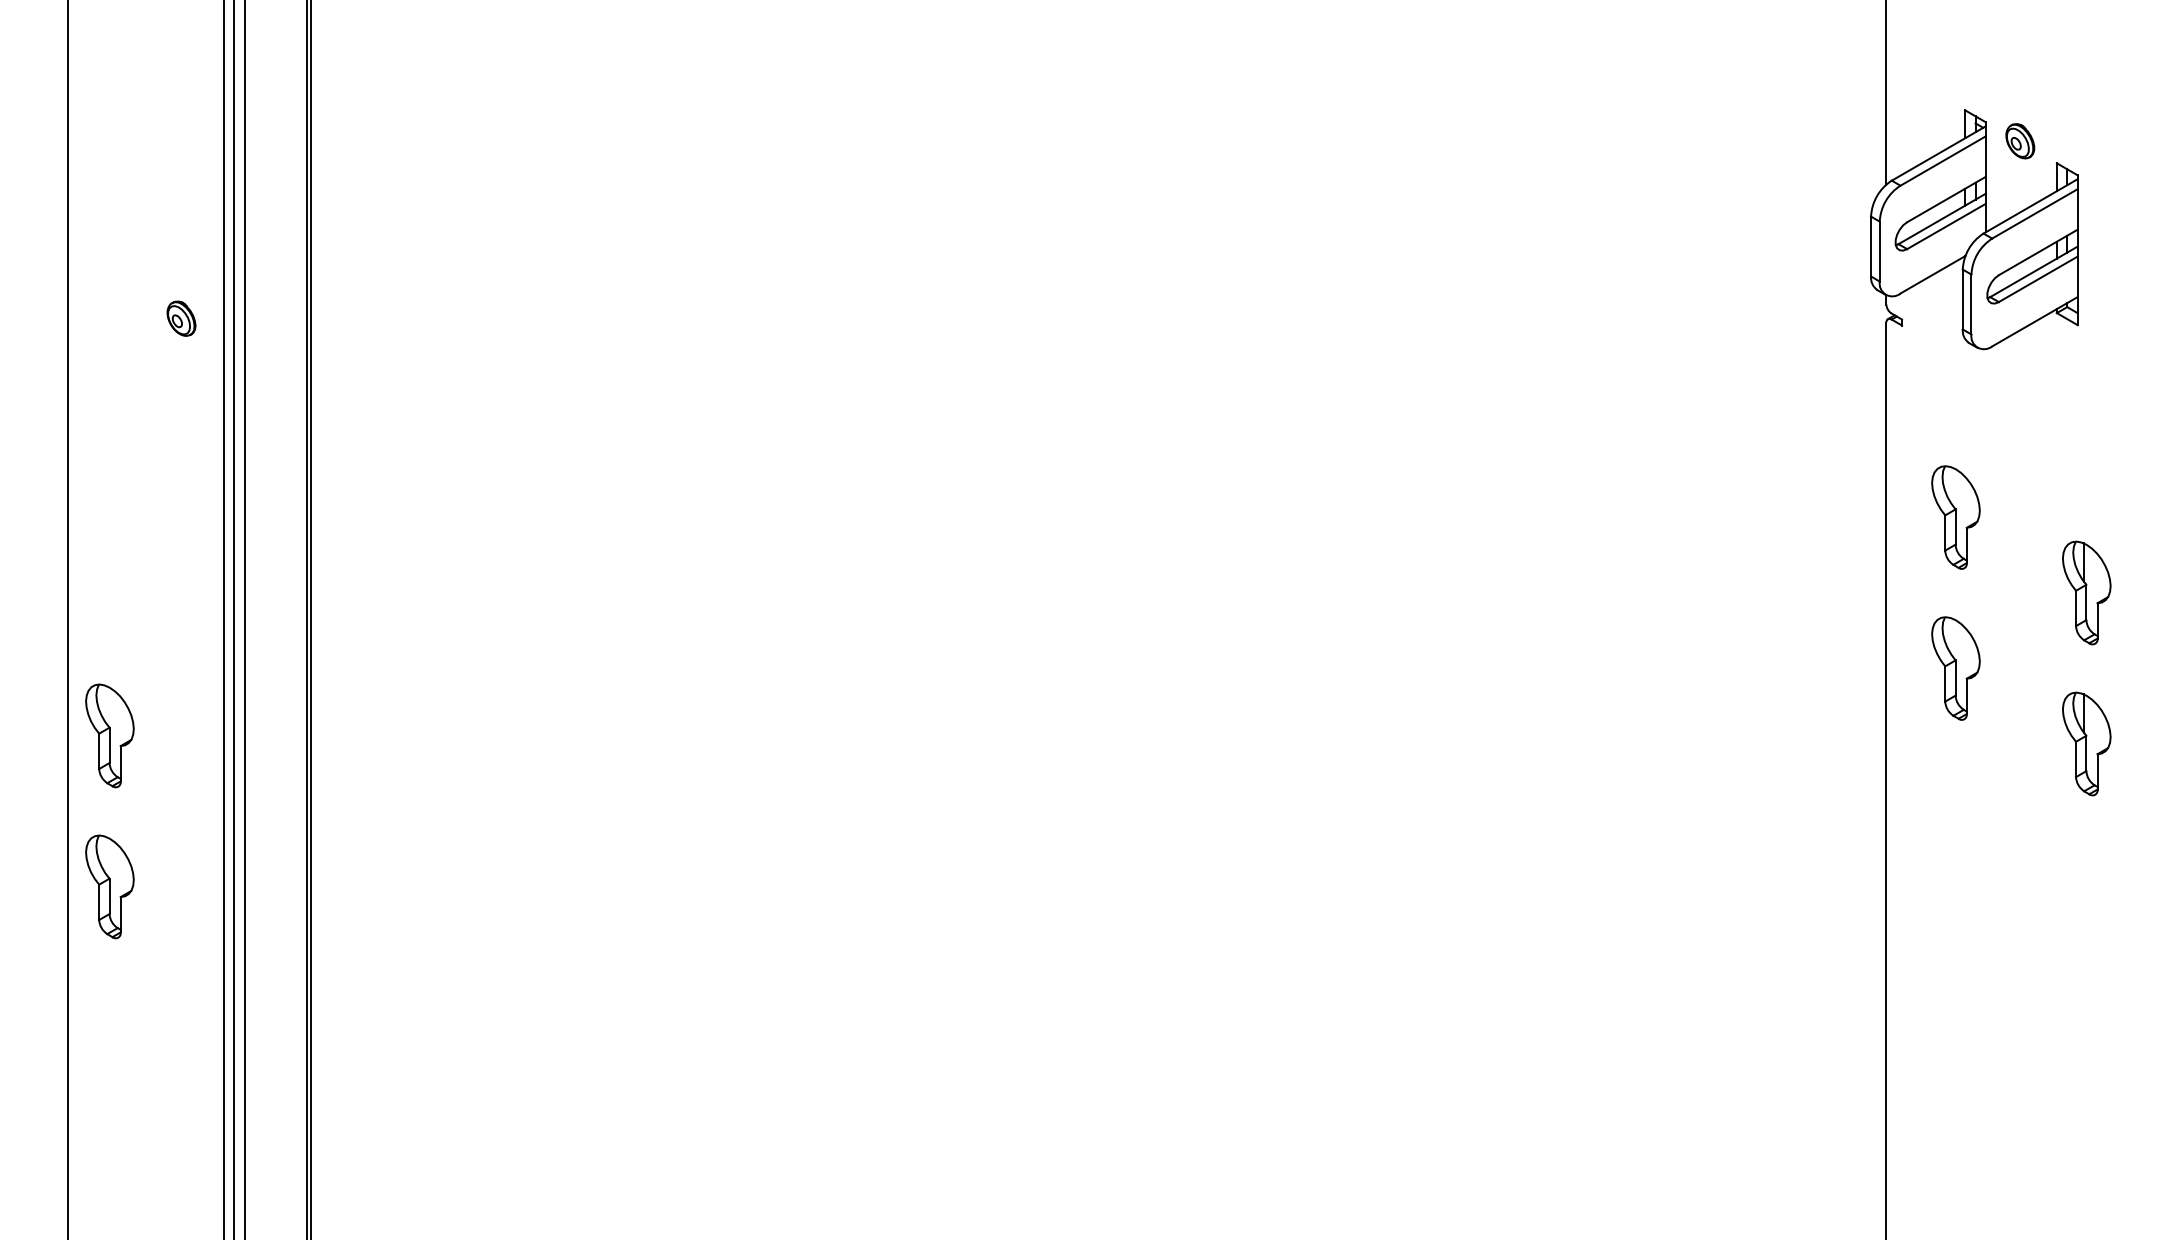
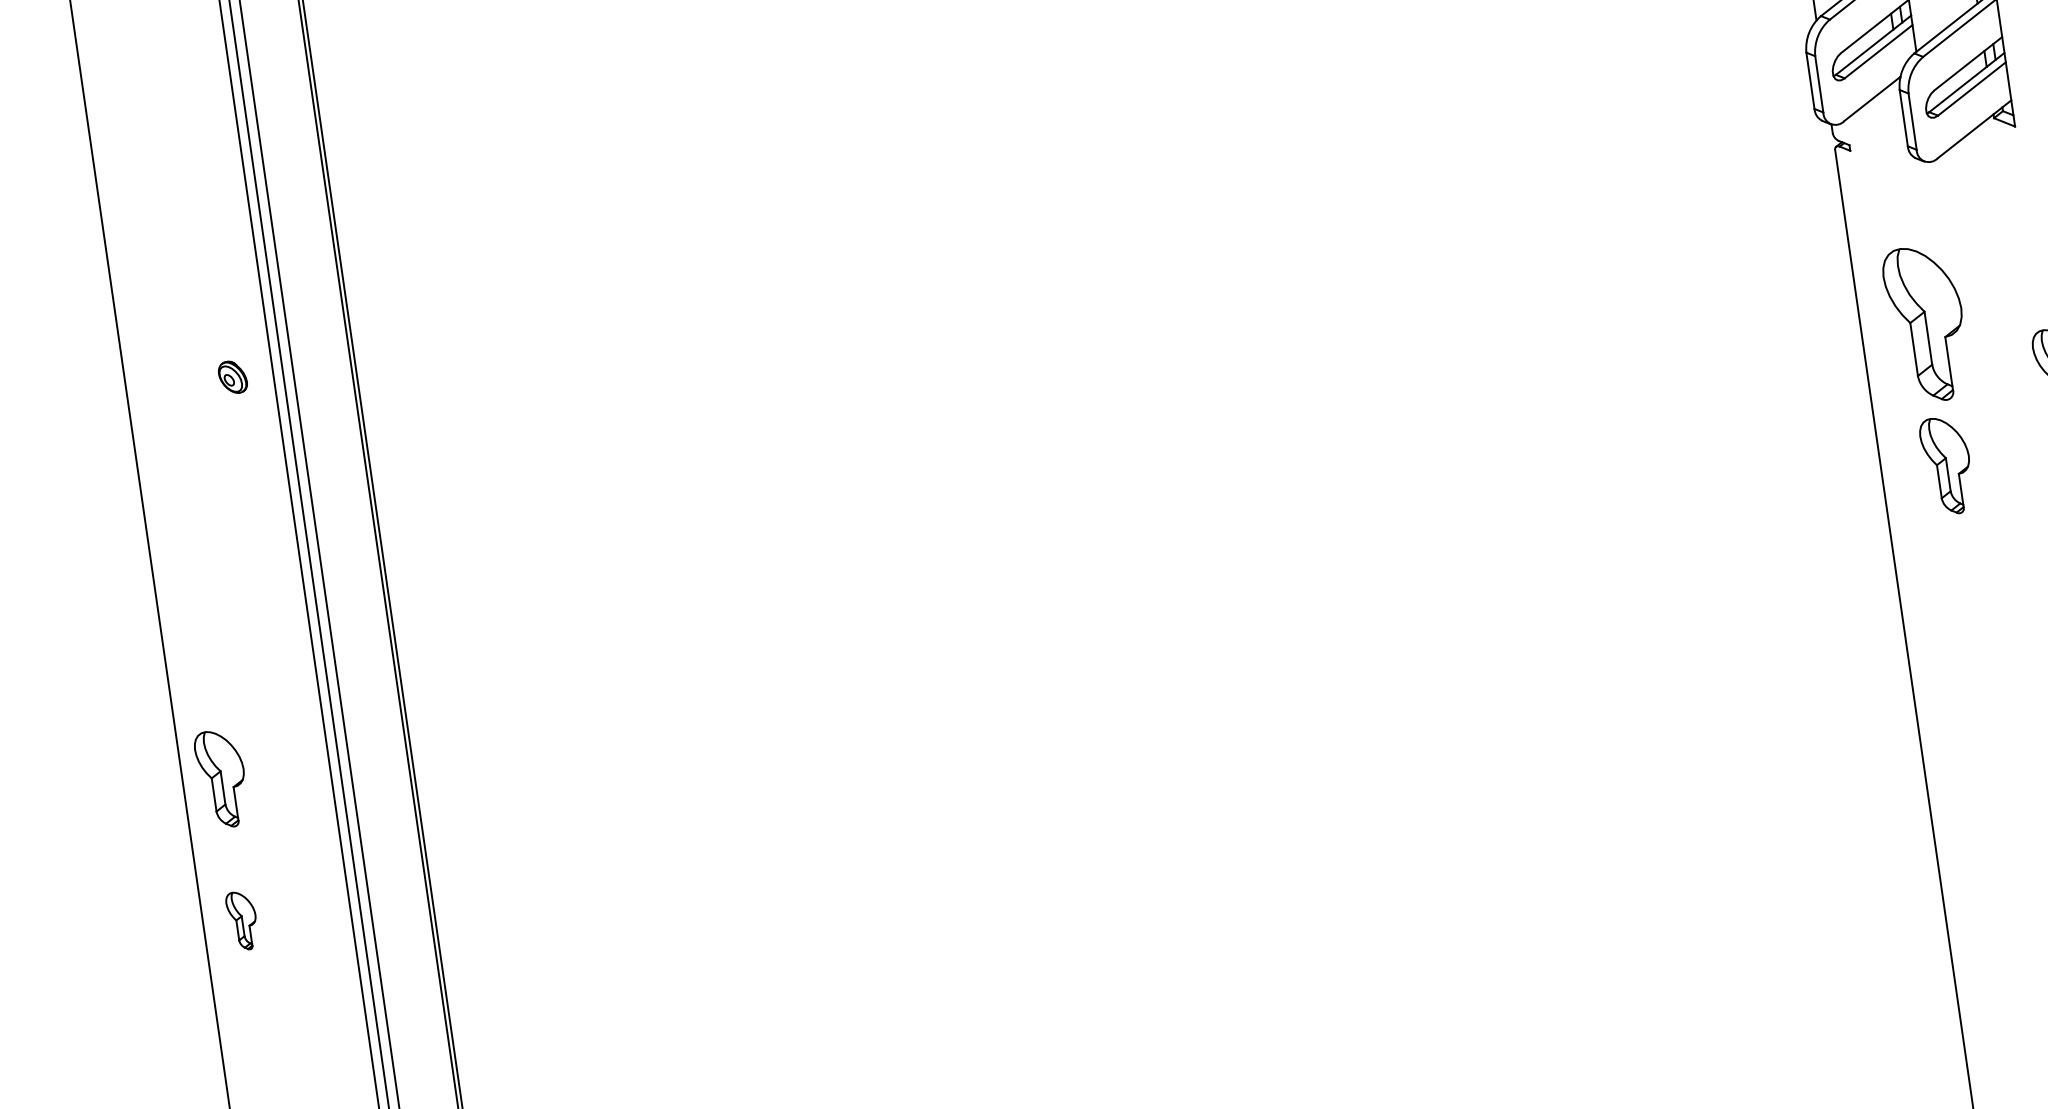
part: (1955, 517) -> (1926, 323), size x1.6
part: (109, 886) -> (242, 920), size x0.6

